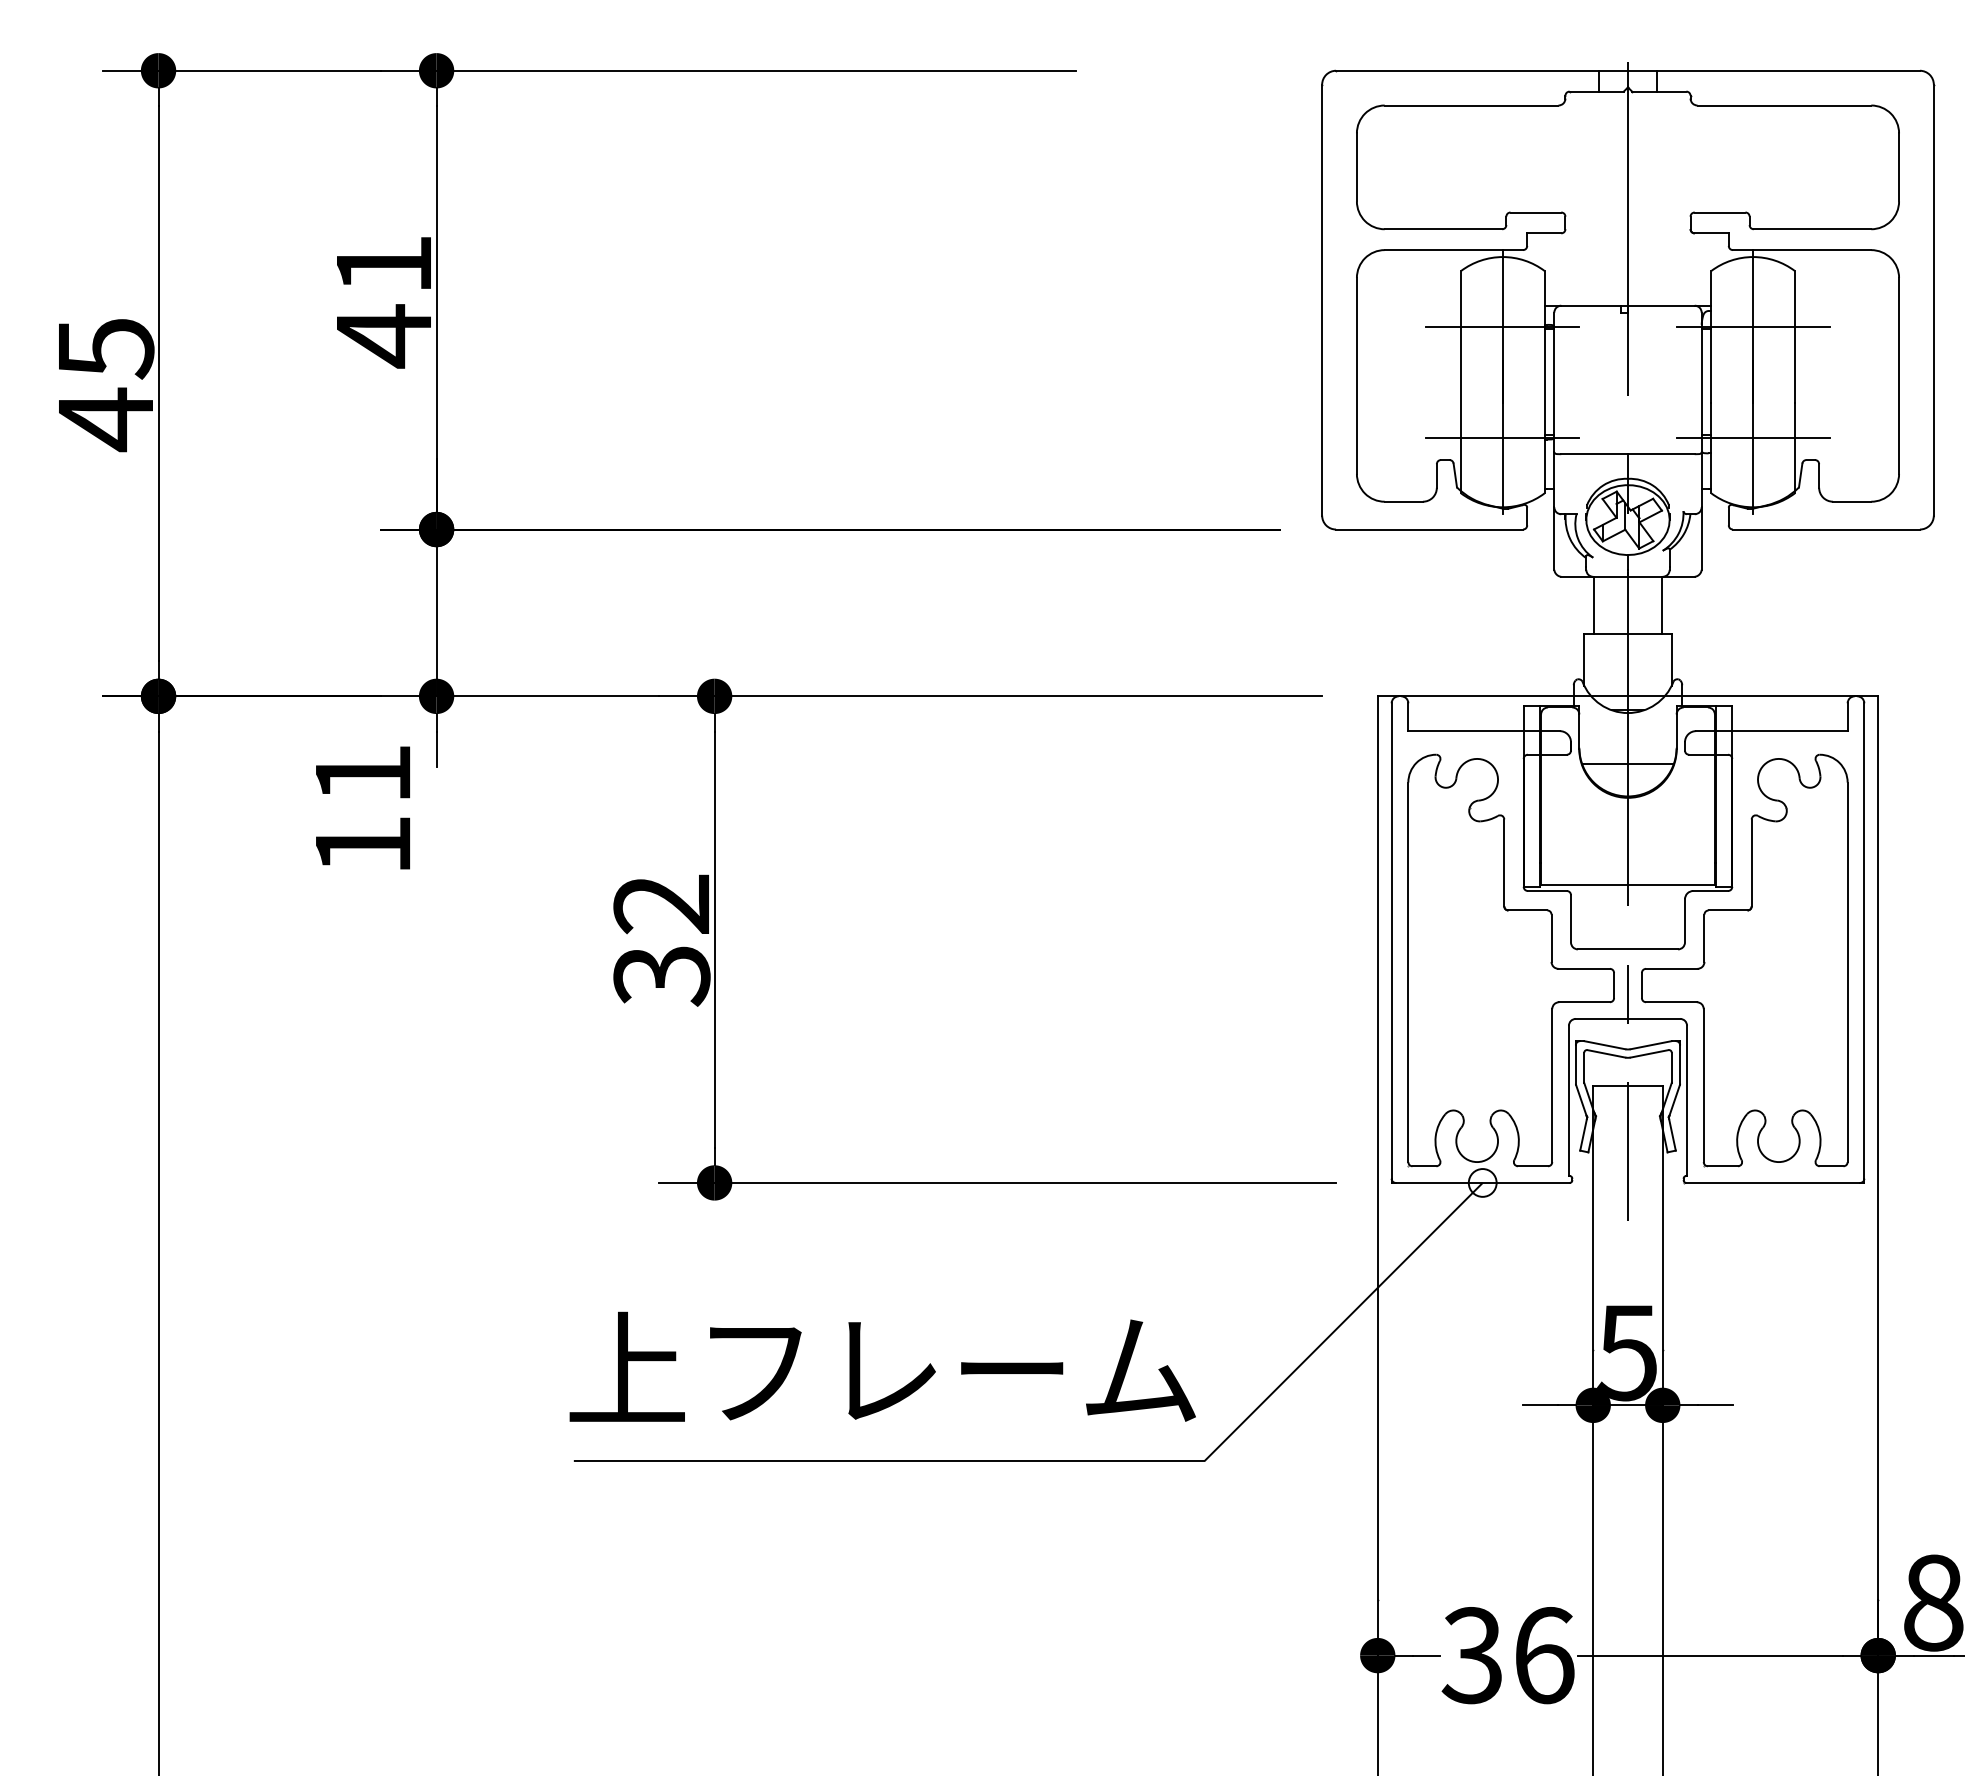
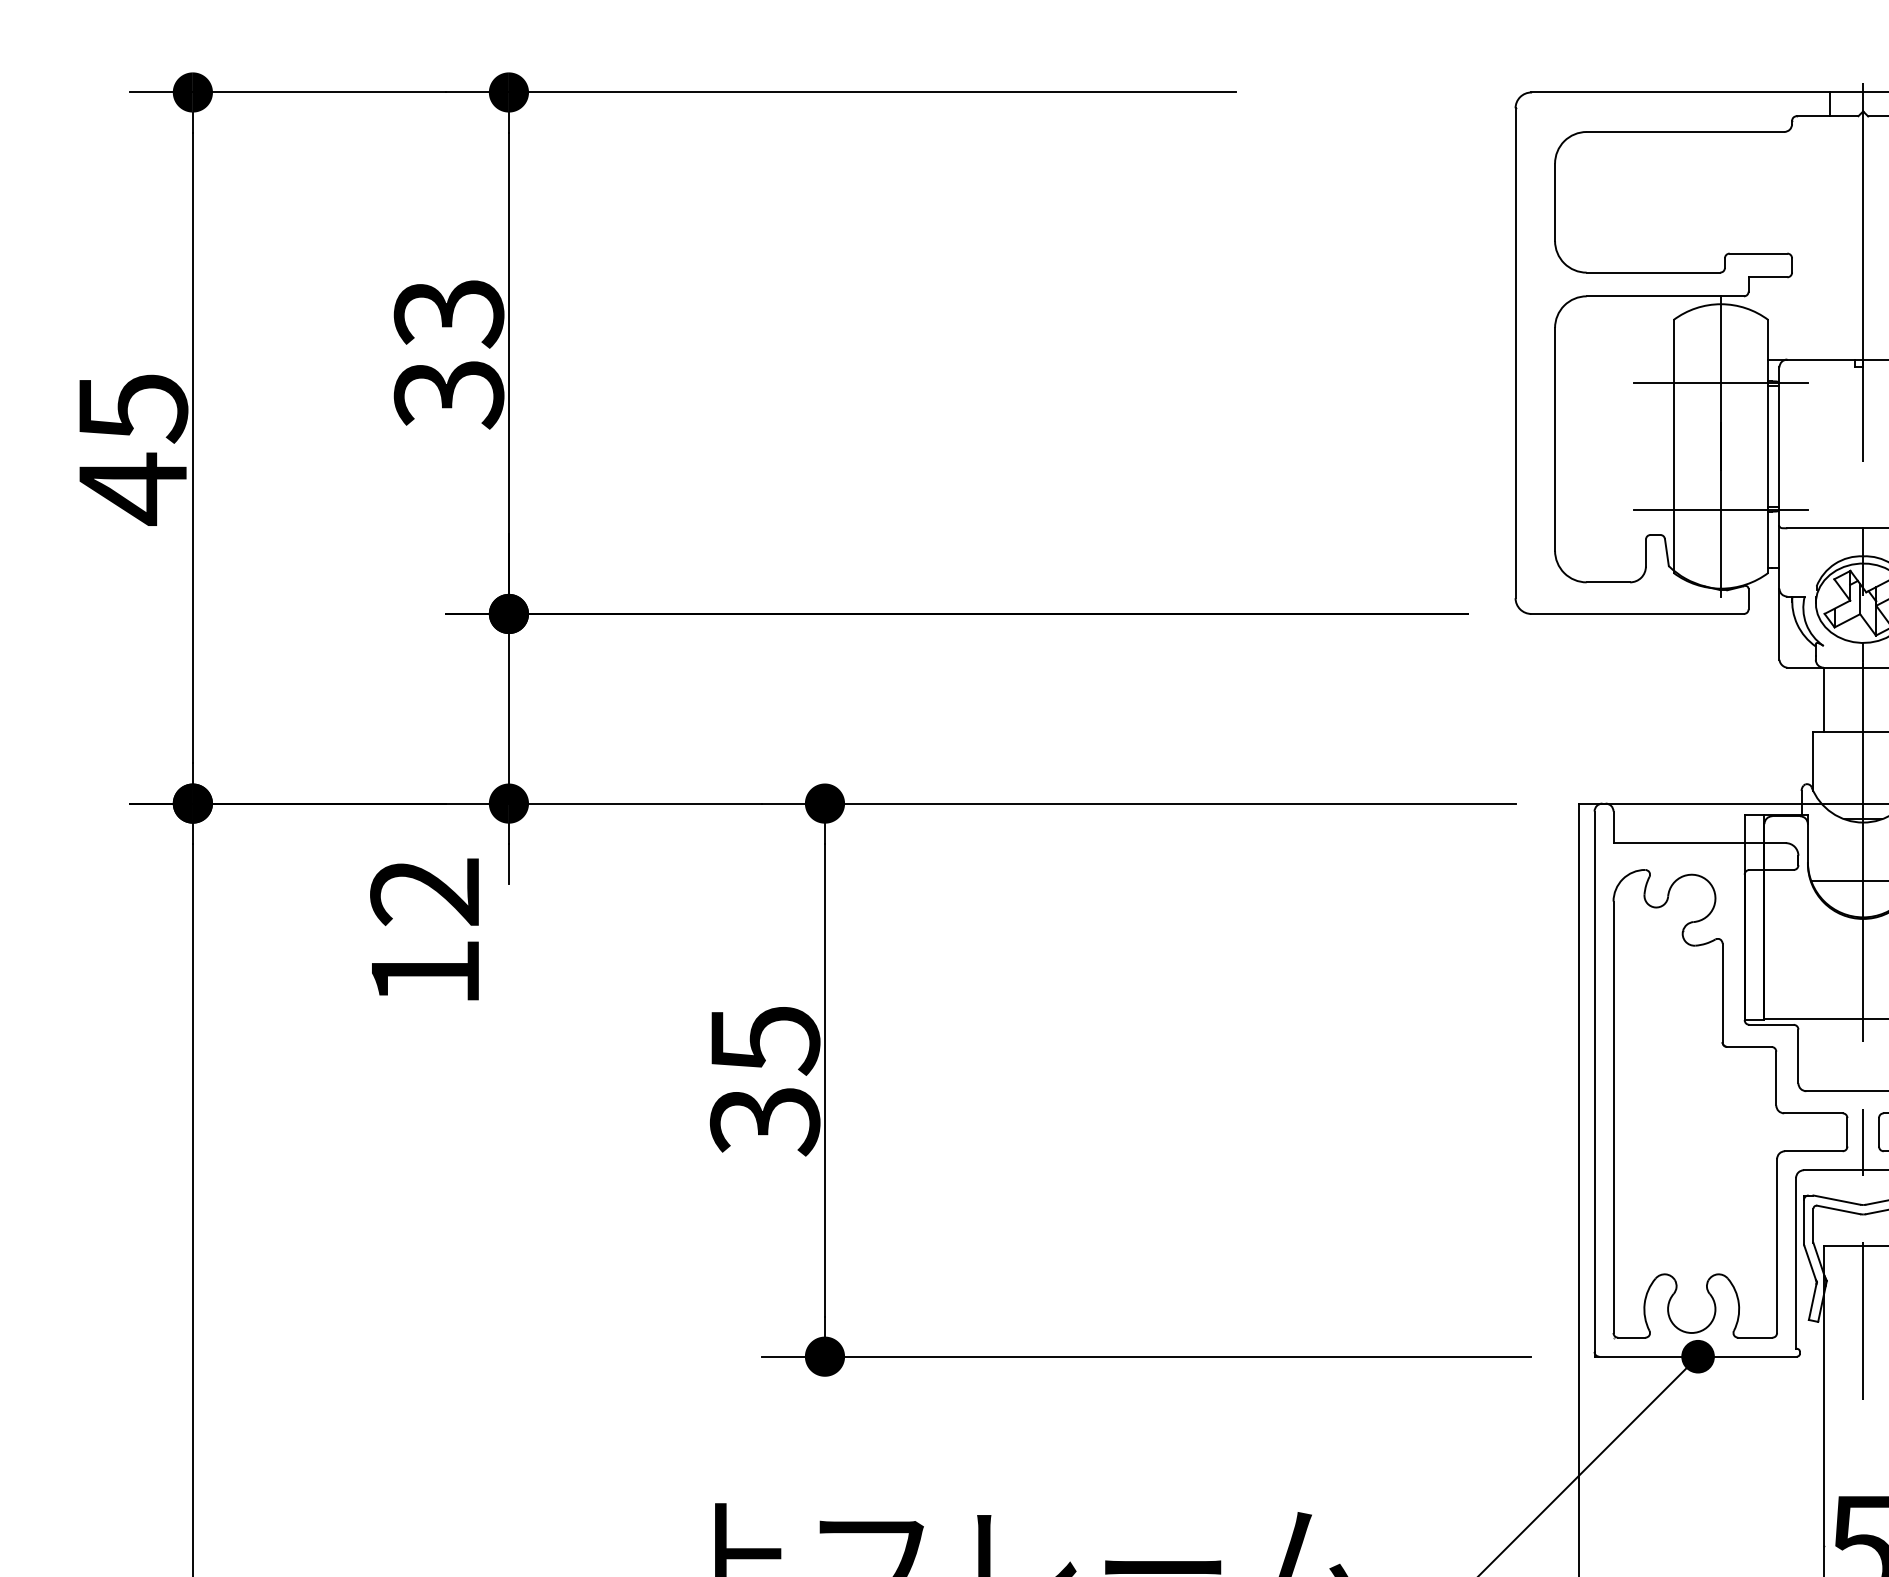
text: (383, 302) -> (448, 355), 41 -> 33
text: (362, 773) -> (424, 891), 11 -> 12
text: (661, 904) -> (764, 1040), 32 -> 35
fill: (1482, 1182) -> (1697, 1356), added

